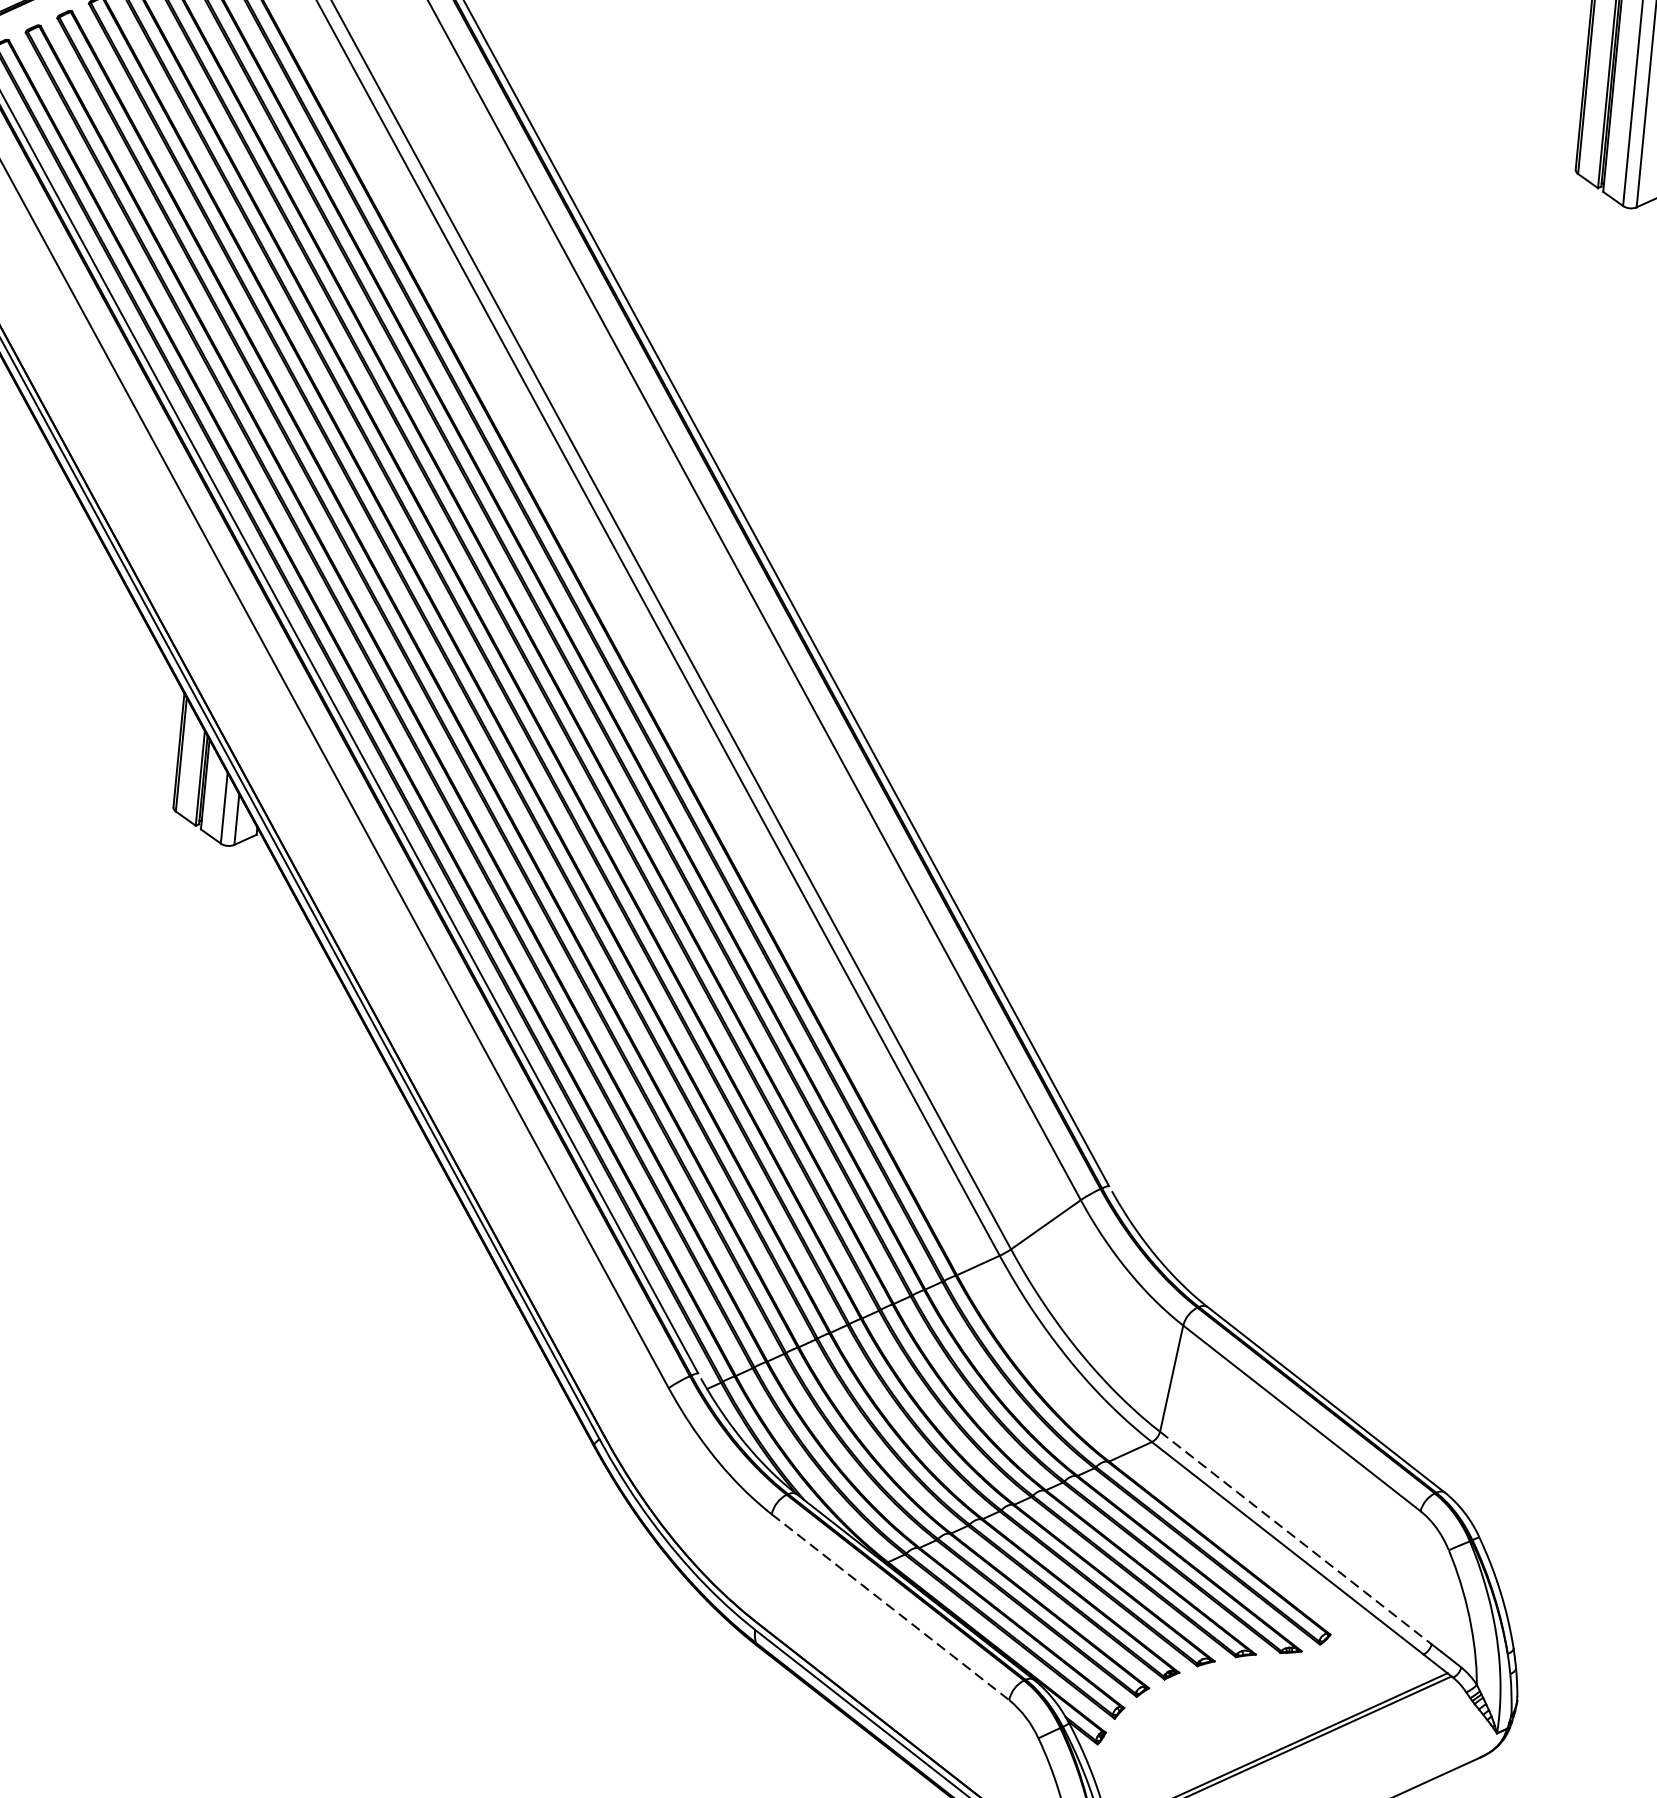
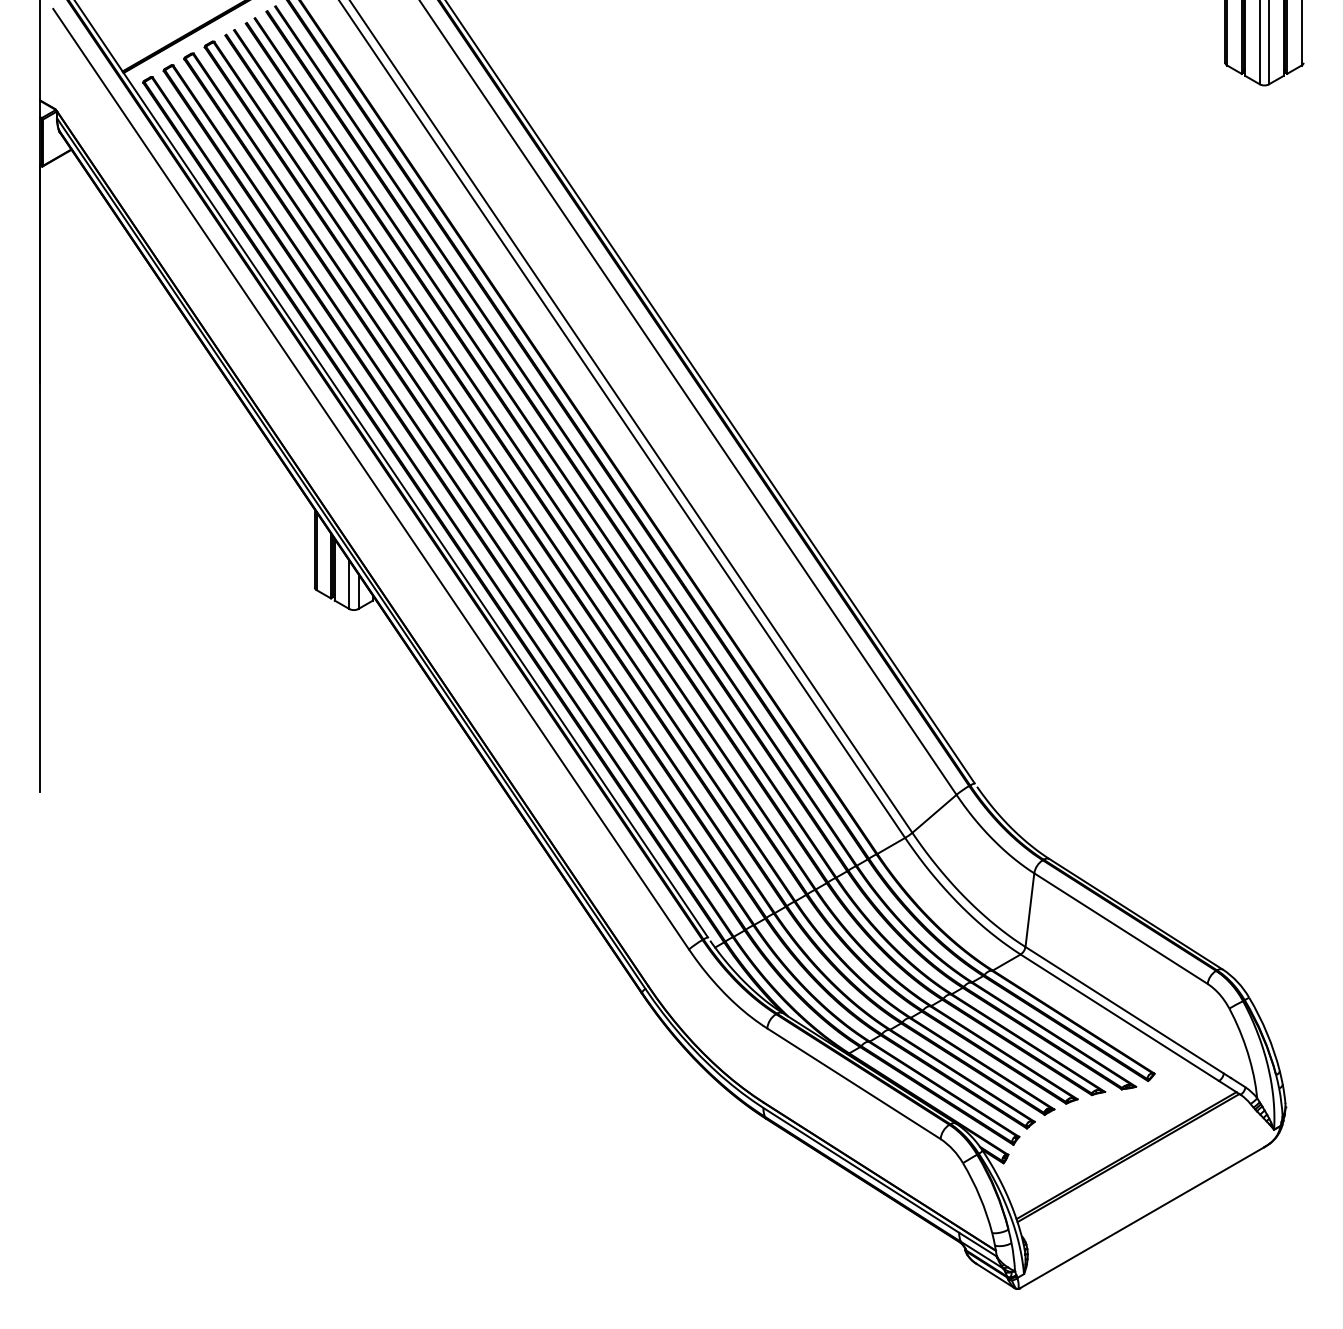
line: (1295, 1538) -> (1124, 1010), dashed -> solid
line: (889, 1606) -> (853, 1083), dashed -> solid

